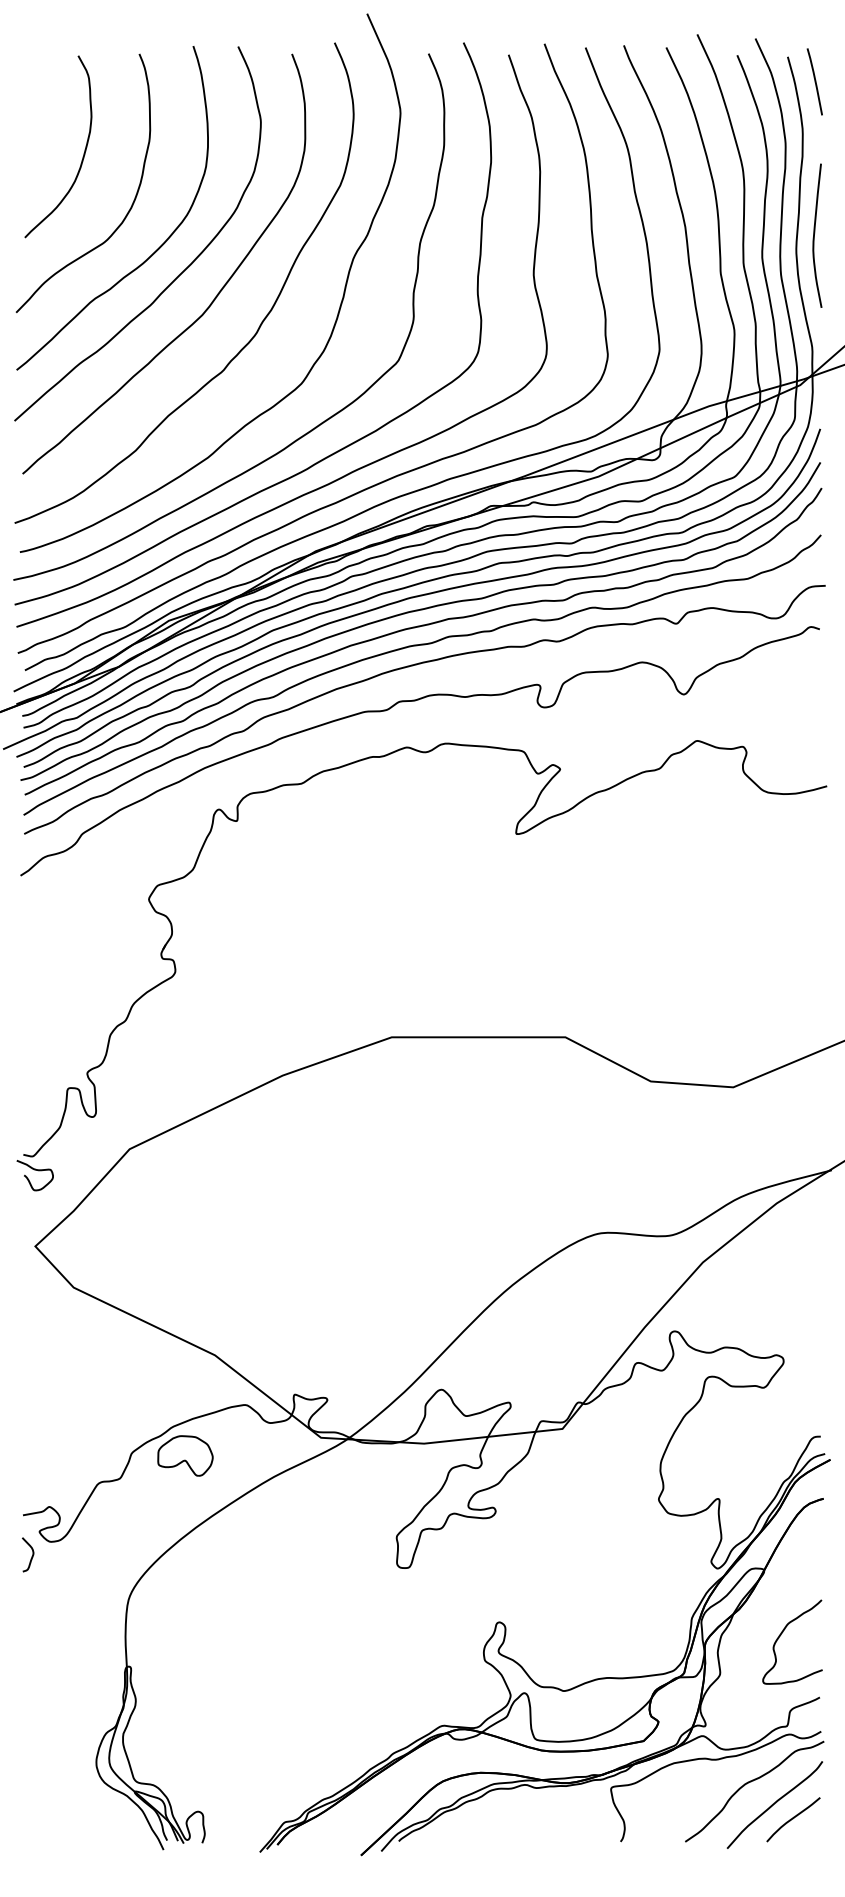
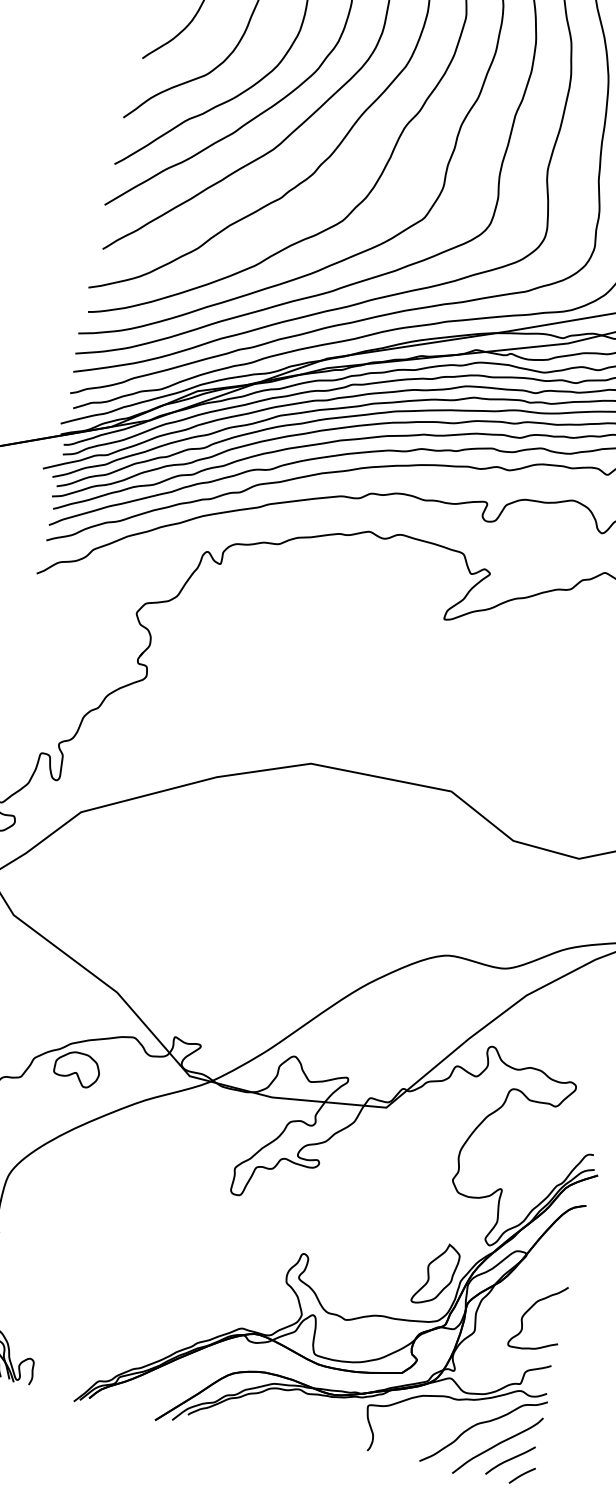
part: (660, 1615) -> (435, 1274), added
curve: (810, 1834) -> (521, 1475), added

